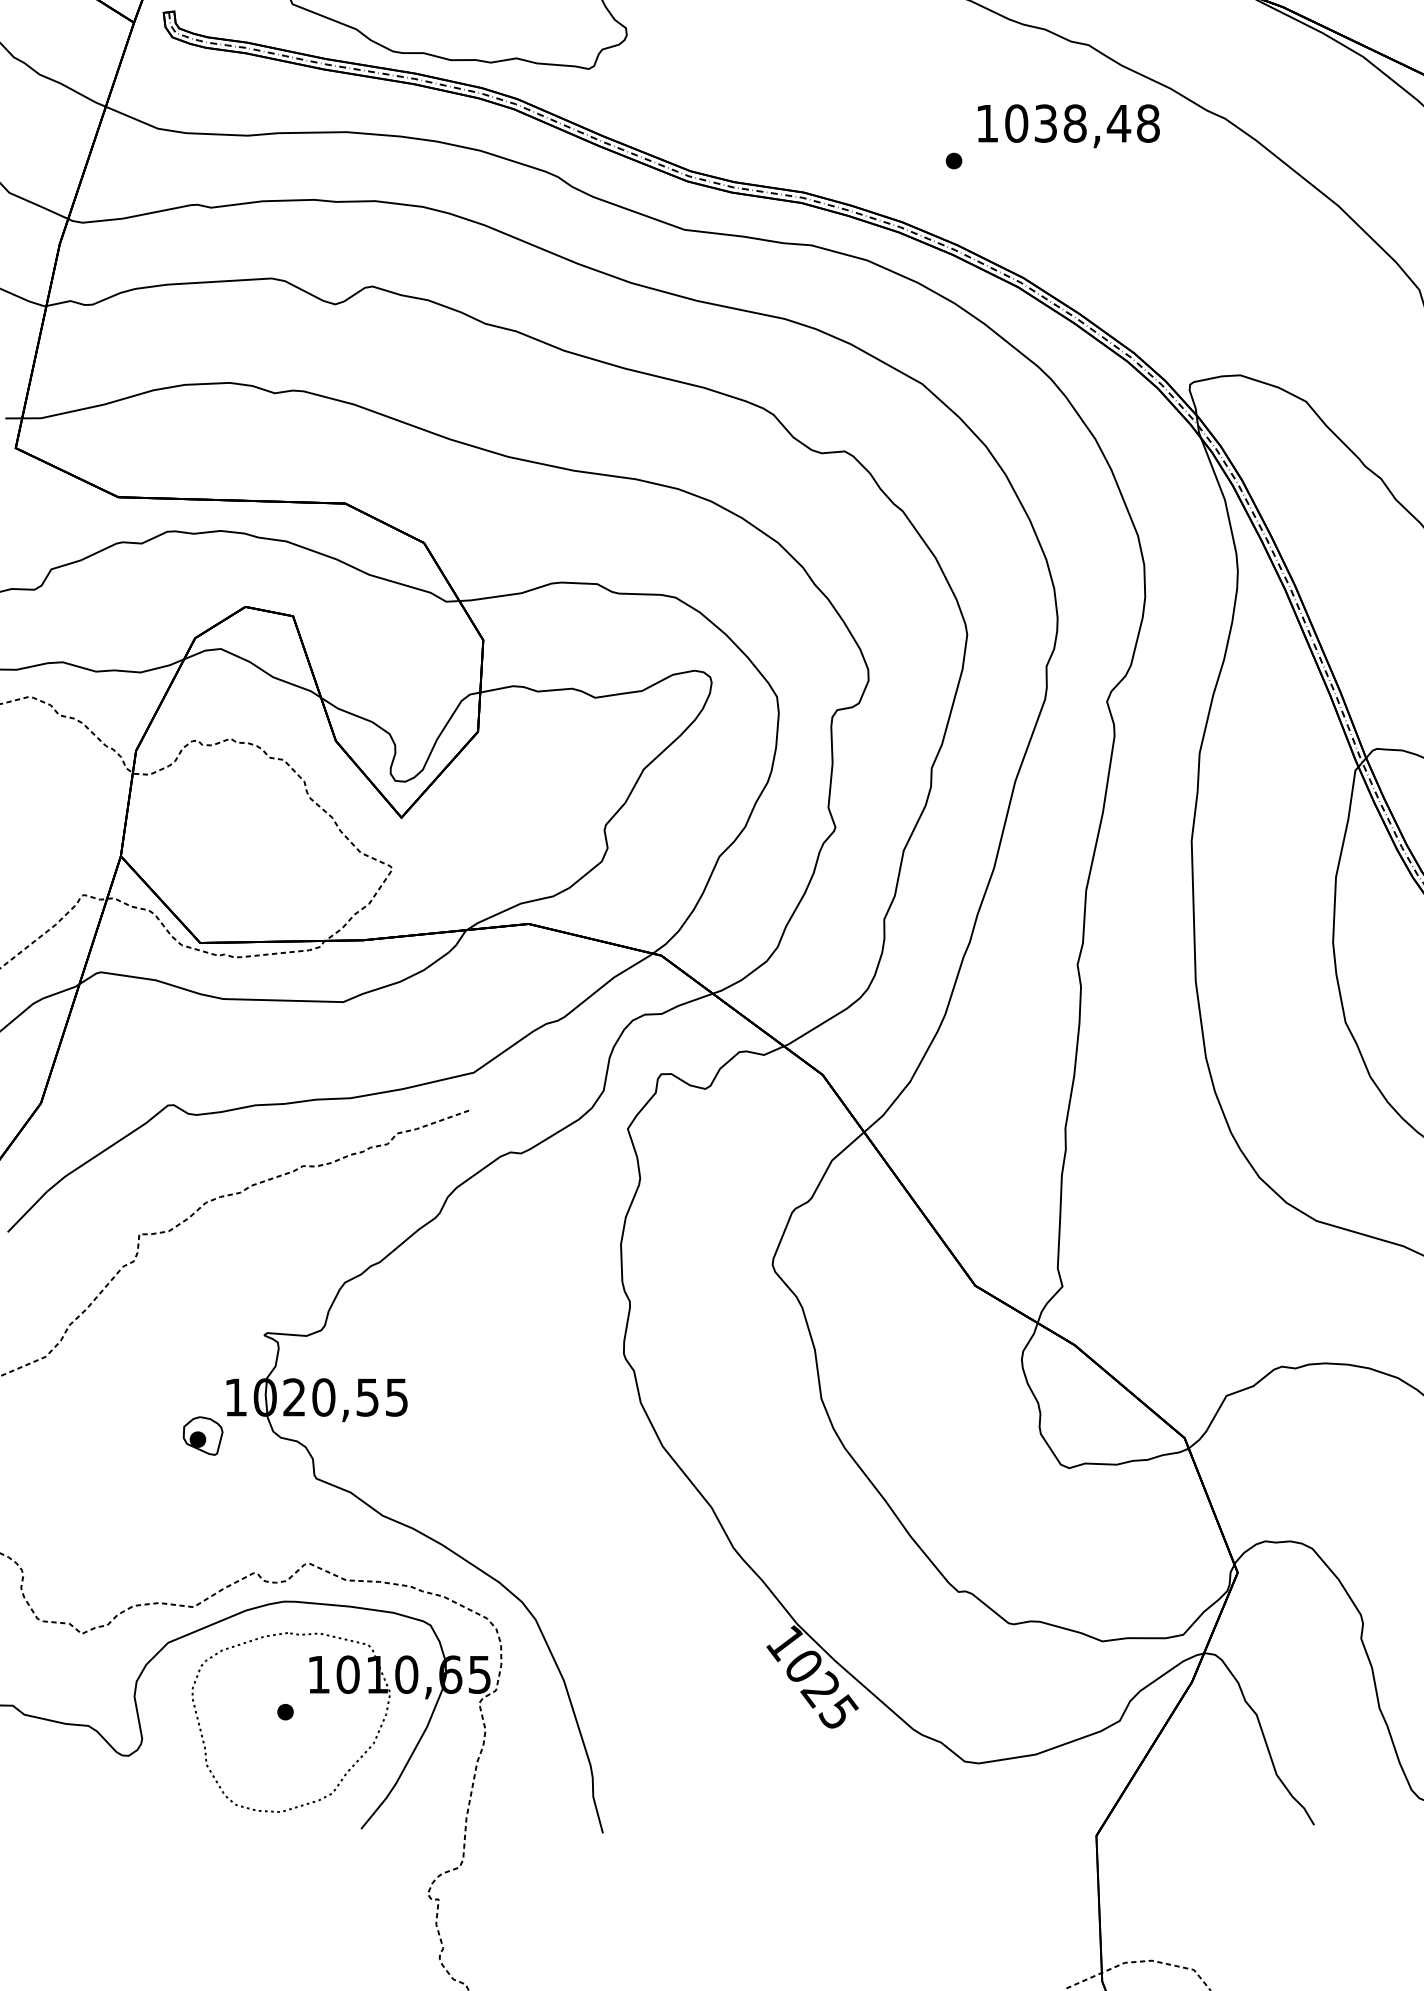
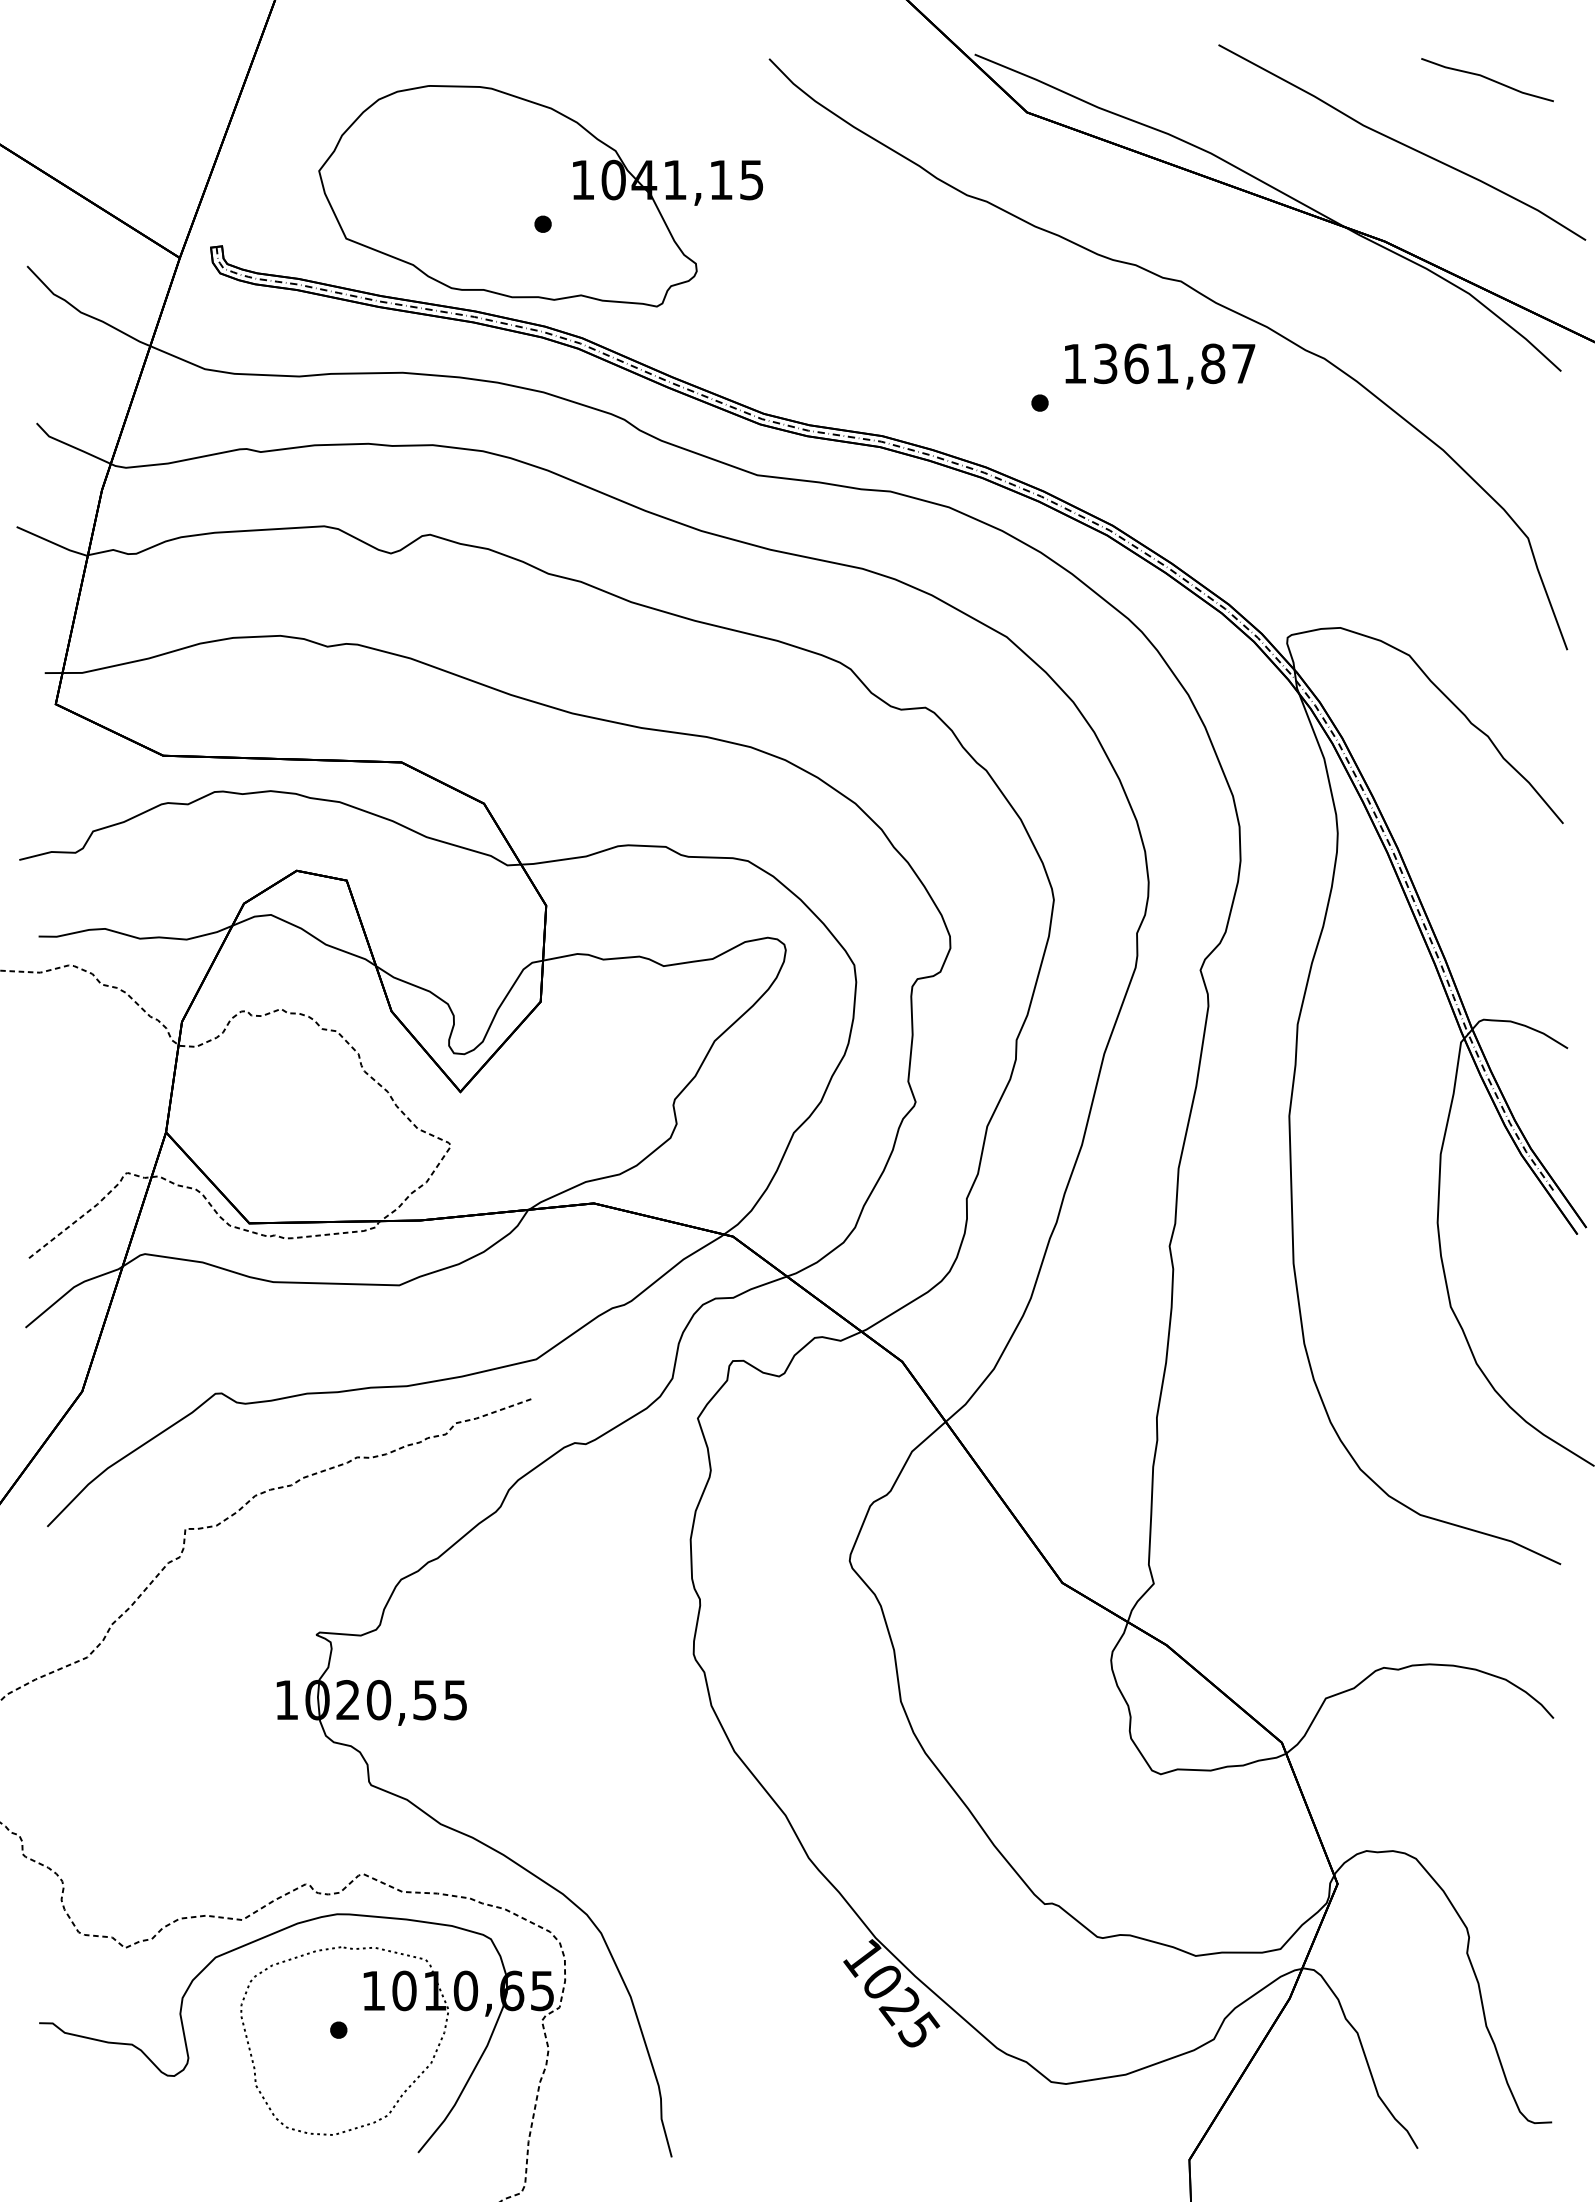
text: (1082, 123) -> (1174, 363), 1038,48 -> 1361,87
part: (203, 1435) -> (252, 1740), removed

